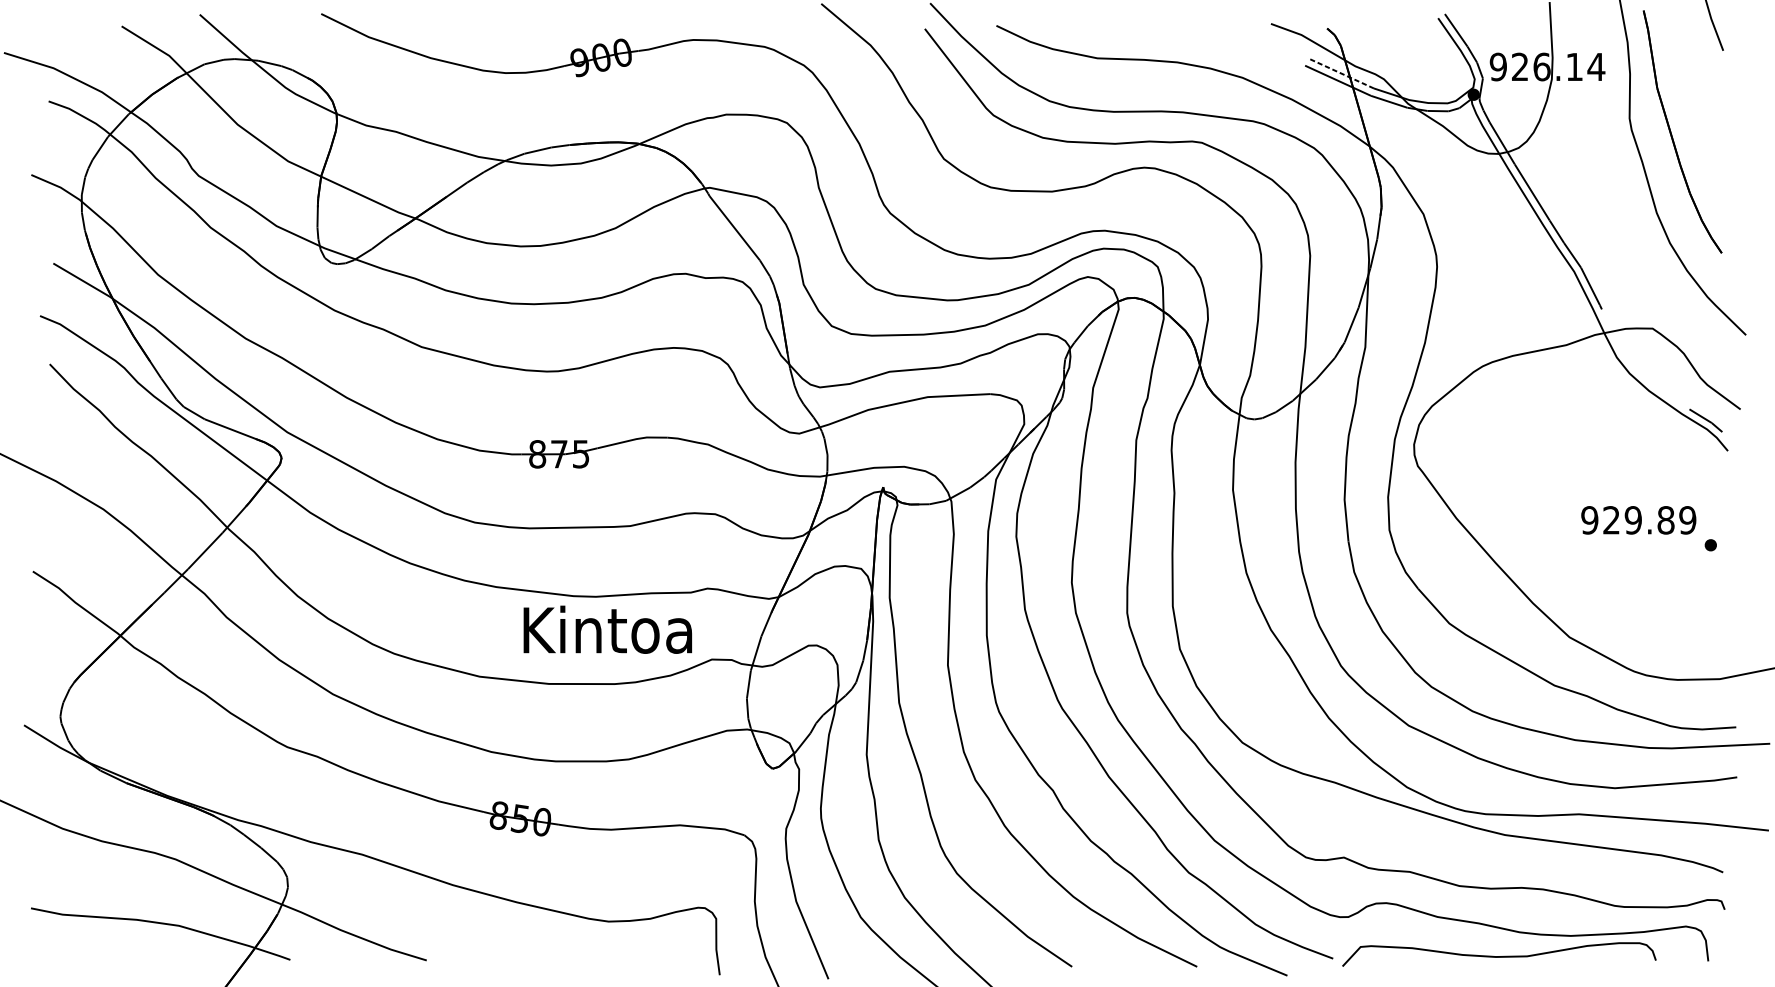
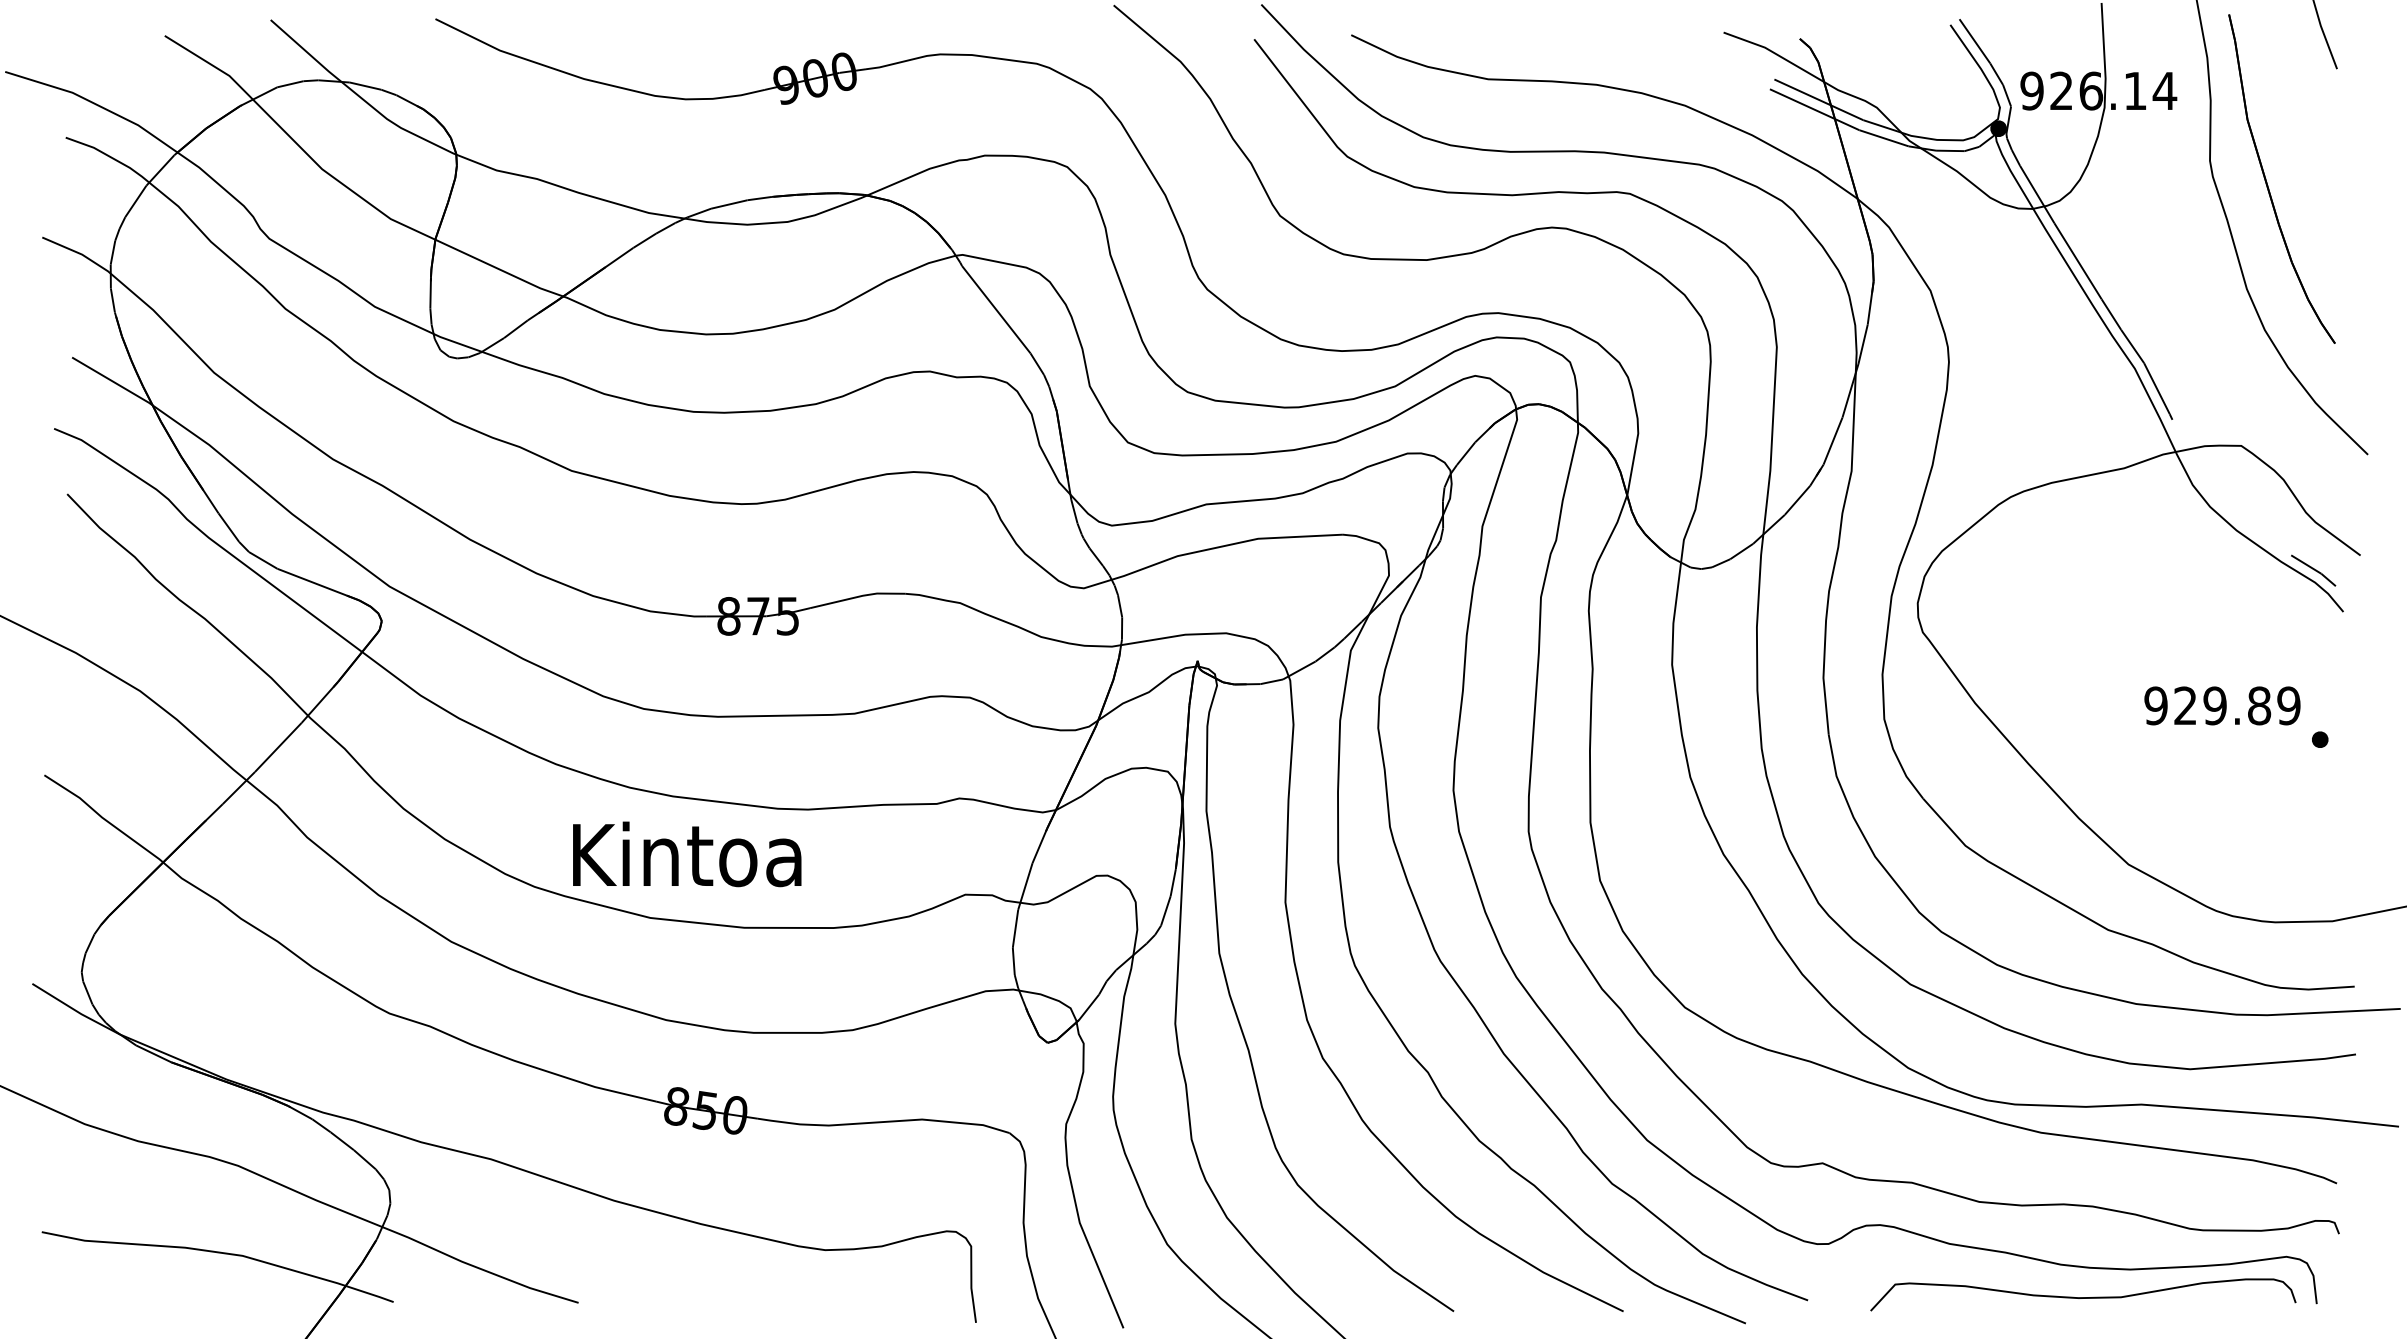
line: (1340, 73) -> (1818, 99), dashed -> solid
text: (608, 629) -> (687, 854), moved
curve: (1499, 956) -> (2083, 1297), moved

